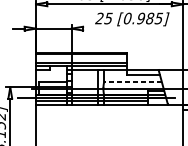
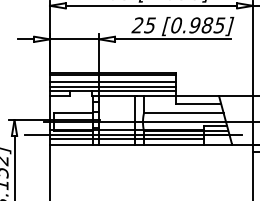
line: (124, 28) -> (172, 39), added
line: (81, 59) -> (112, 82), added
line: (132, 82) -> (183, 113), dashed -> solid

